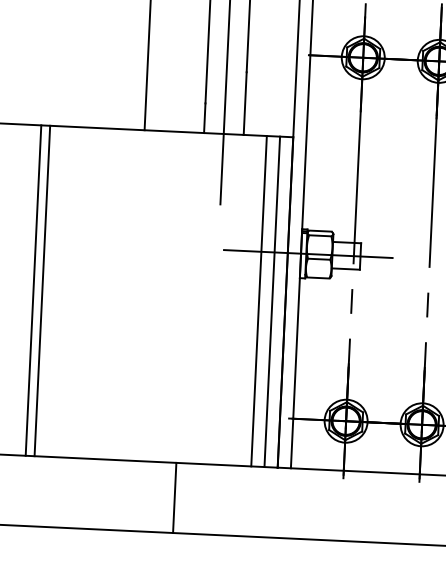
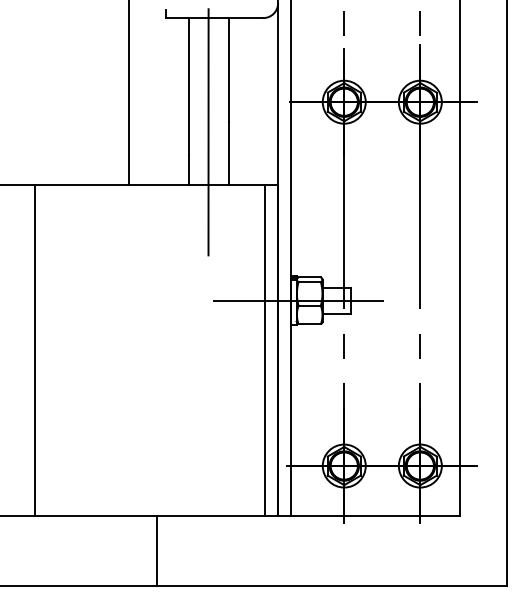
line: (33, 289) -> (25, 349), removed
line: (258, 300) -> (251, 349), removed
line: (174, 497) -> (156, 550), moved

